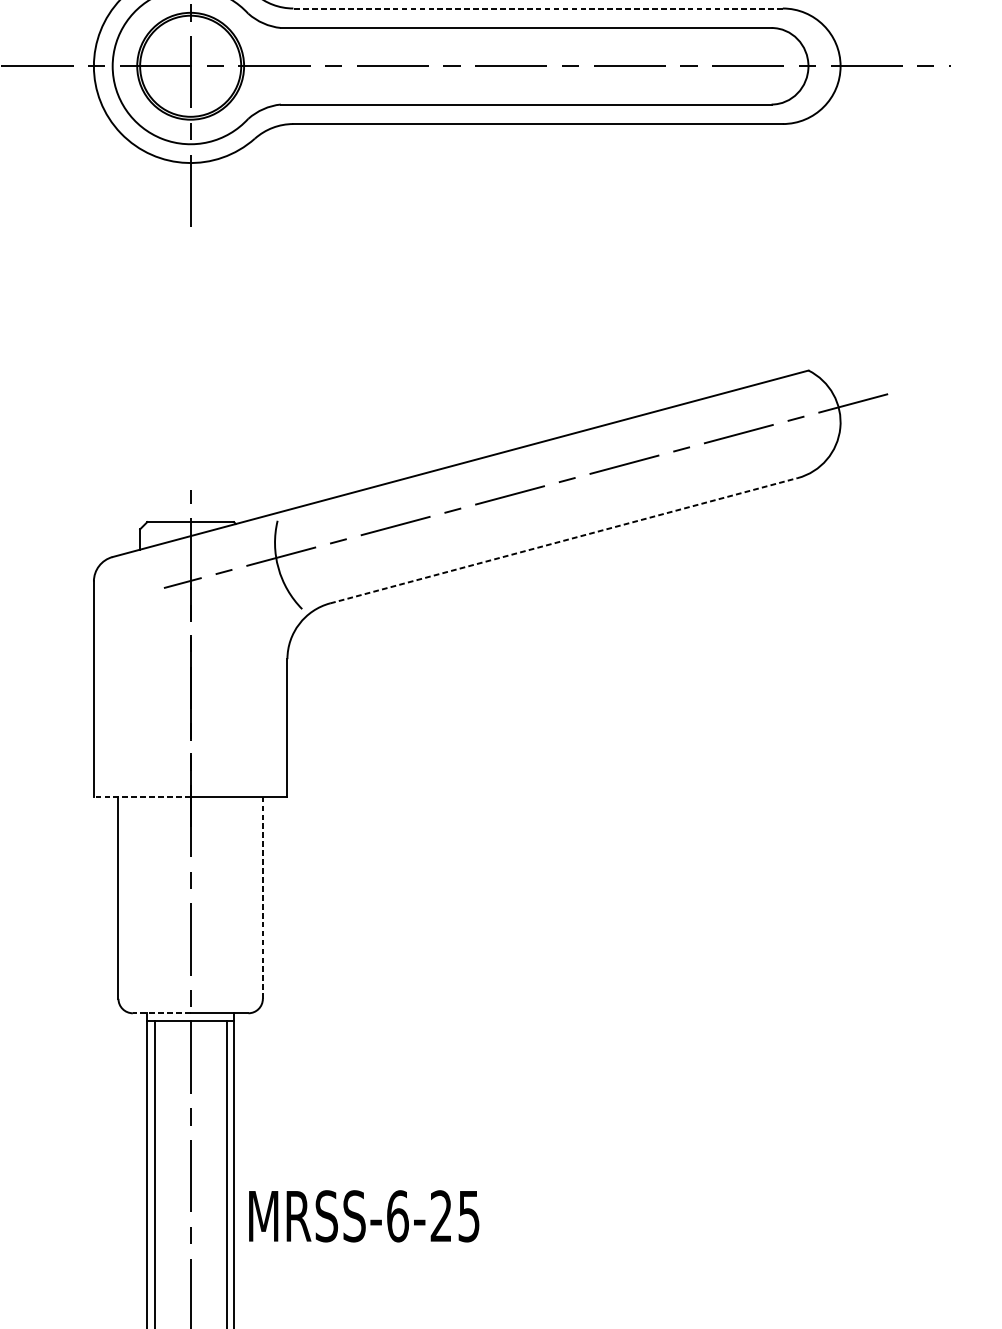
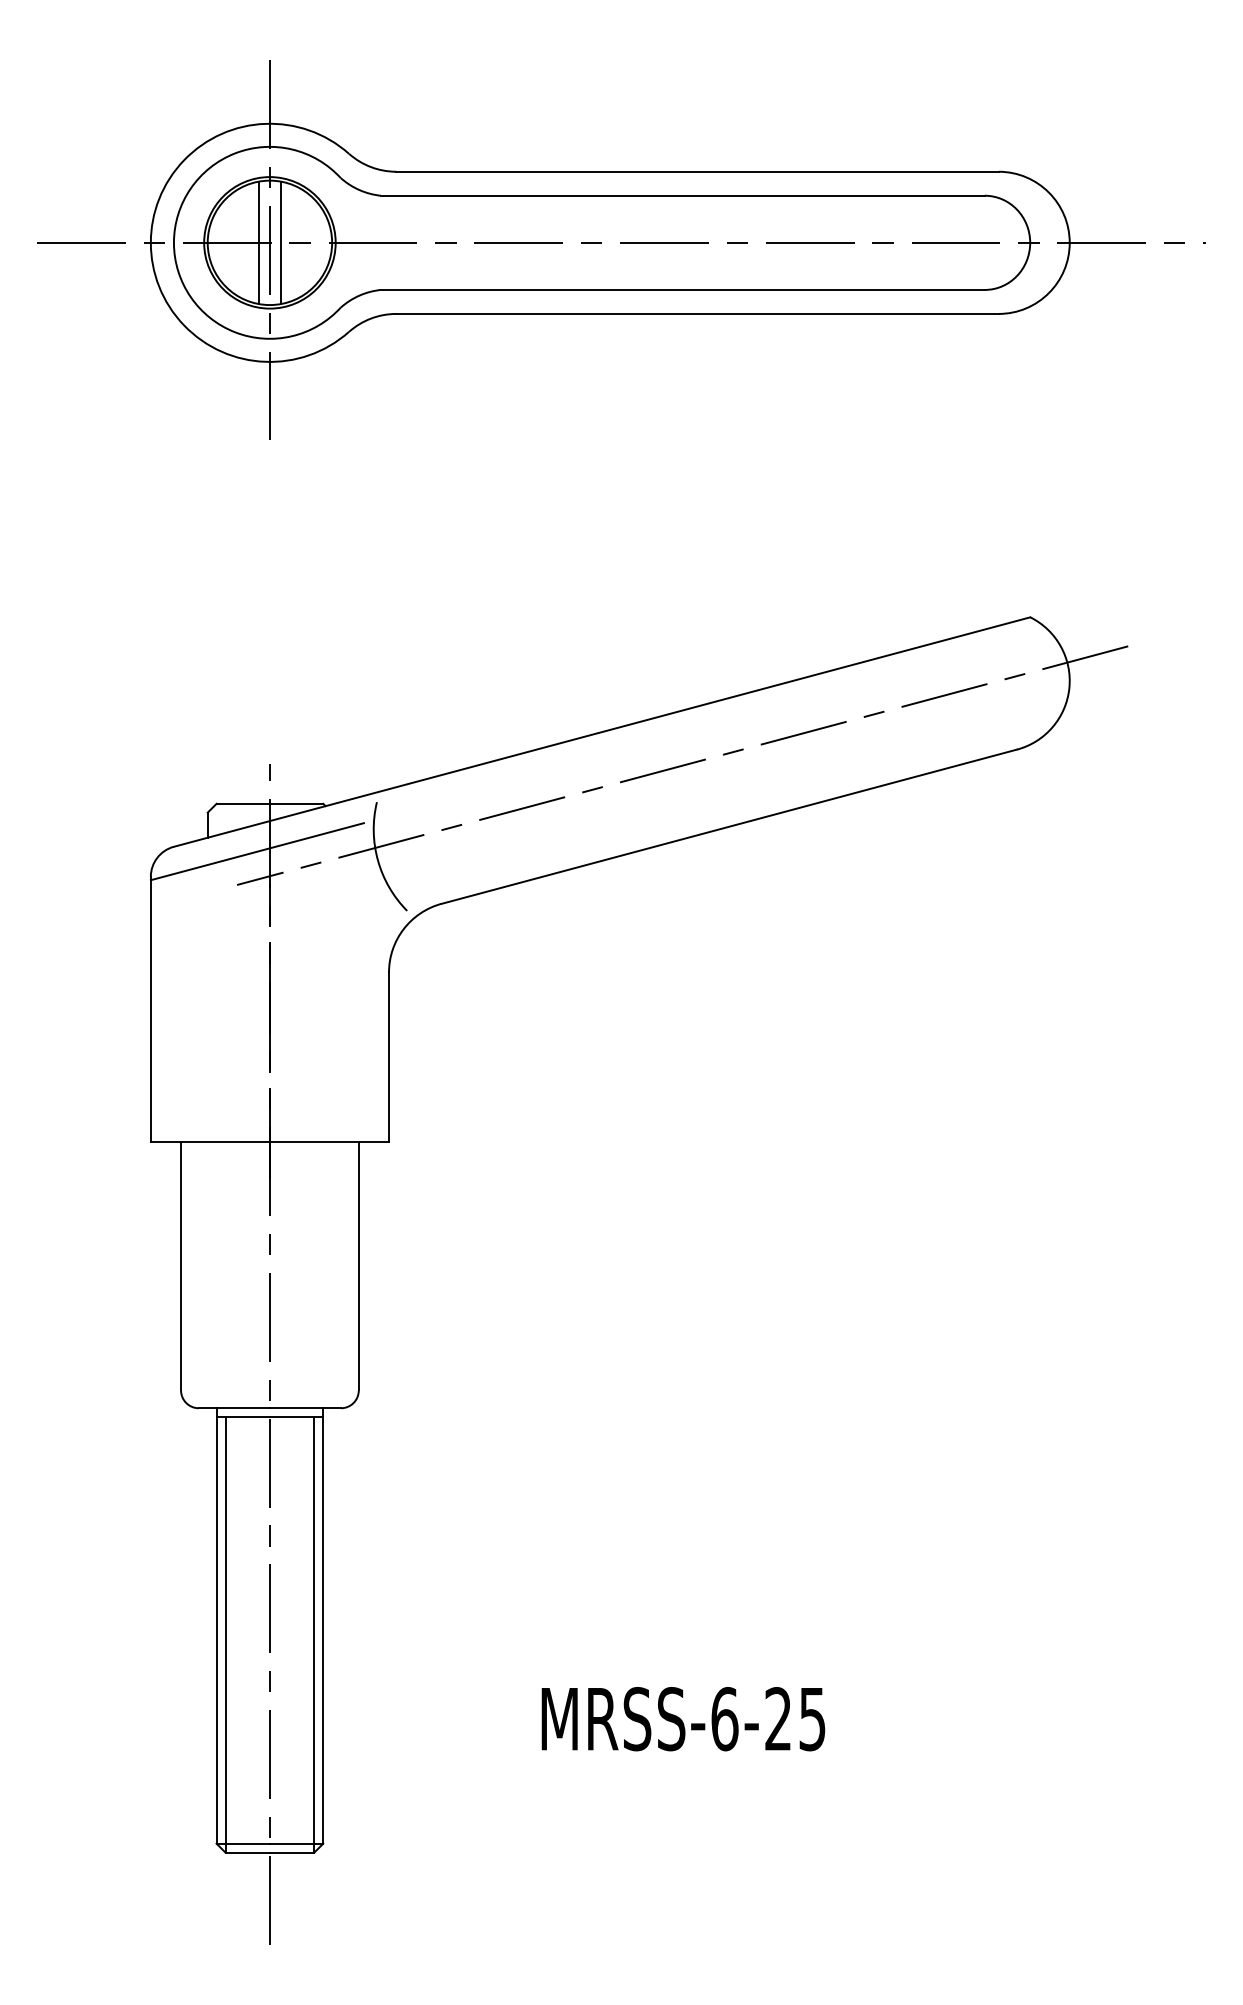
line: (537, 8) -> (696, 171), dashed -> solid
line: (182, 65) -> (259, 242), added
line: (199, 65) -> (280, 242), added
line: (564, 540) -> (729, 826), dashed -> solid
line: (179, 560) -> (256, 851), added
line: (142, 796) -> (210, 1141), dashed -> solid
line: (262, 898) -> (358, 1266), dashed -> solid
line: (161, 1013) -> (234, 1408), dashed -> solid
text: (364, 1216) -> (683, 1719), moved

